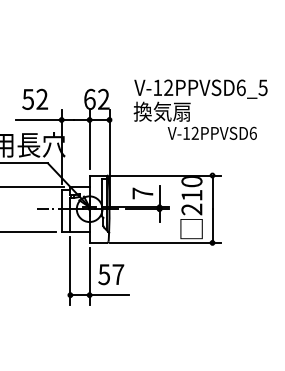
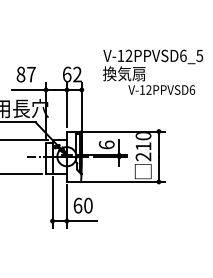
text: (34, 99) -> (25, 74), 52 -> 87
text: (201, 108) -> (153, 71), moved
text: (142, 192) -> (106, 144), 7 -> 6
text: (110, 274) -> (82, 205), 57 -> 60

